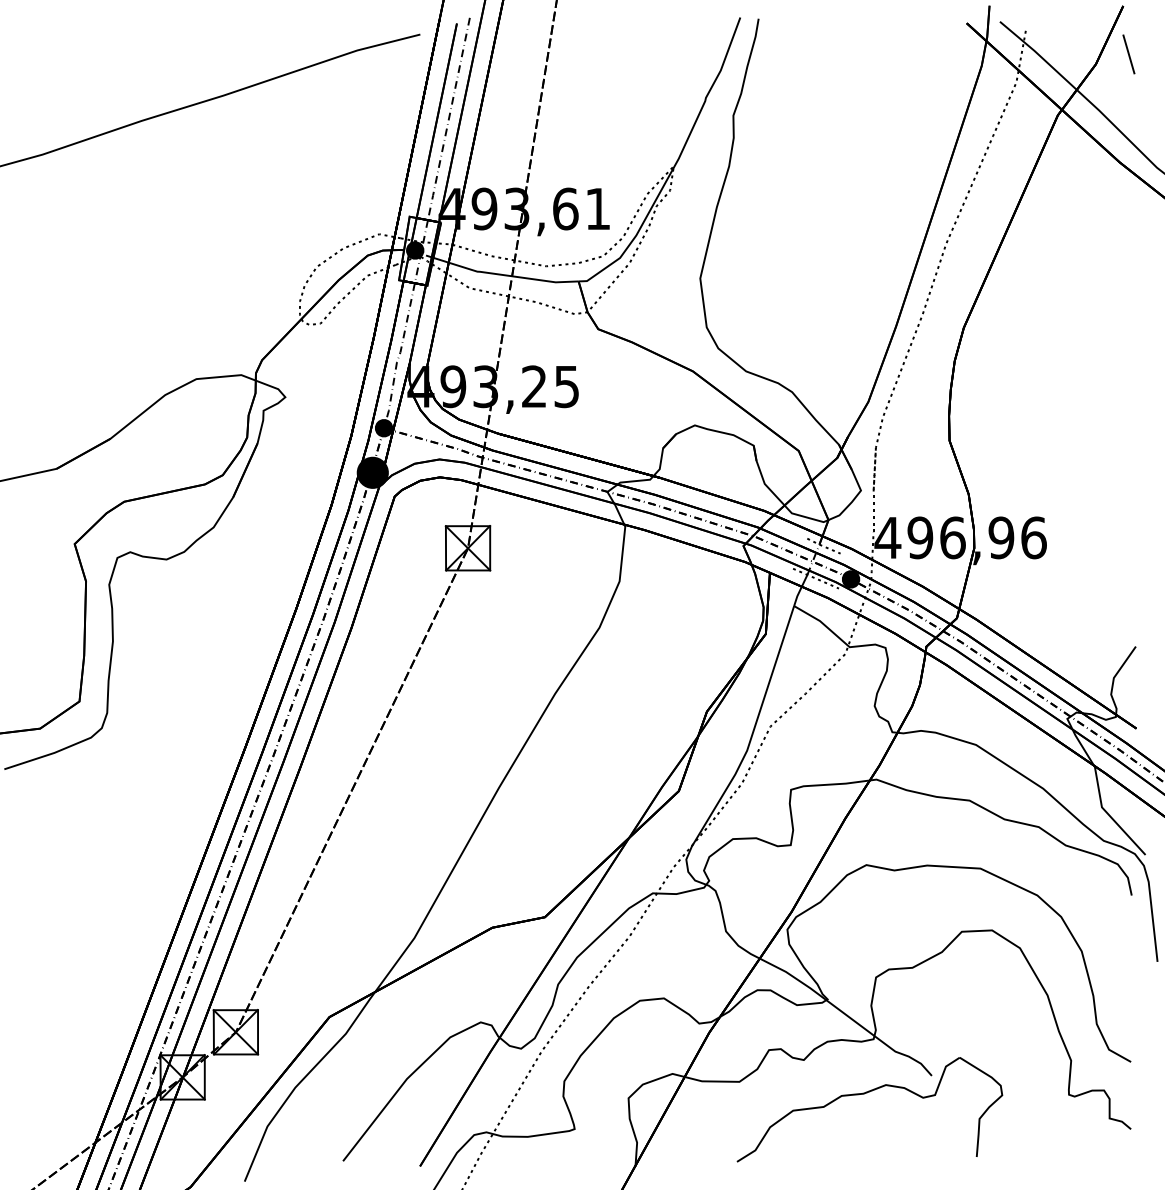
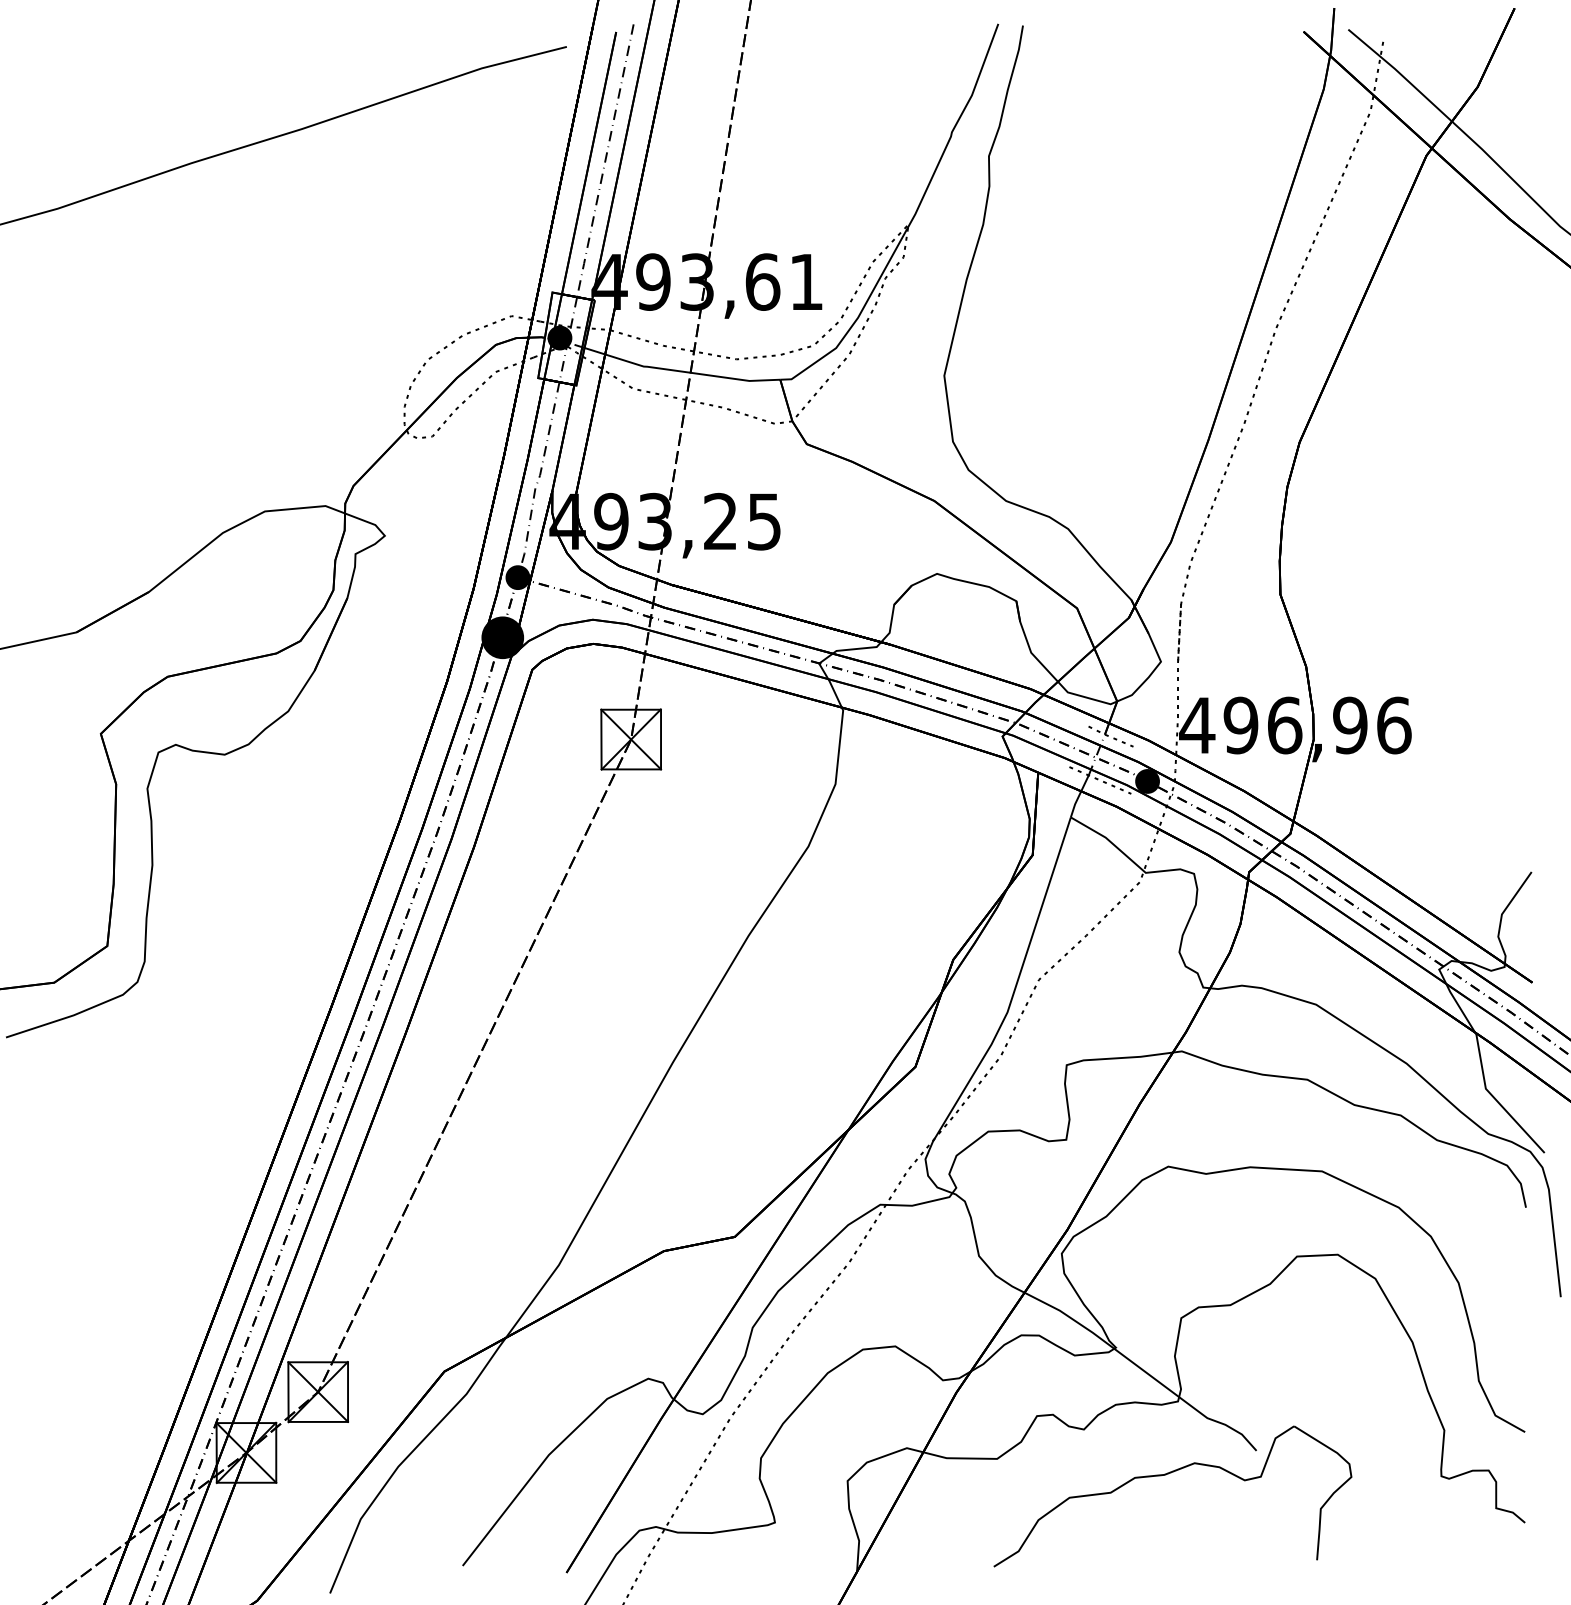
line: (1128, 54) -> (1521, 73), removed

